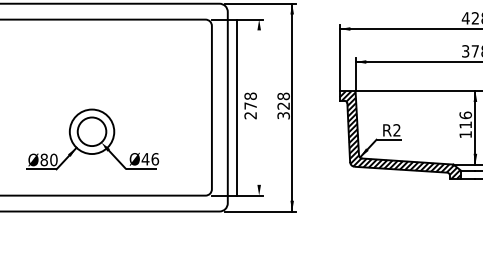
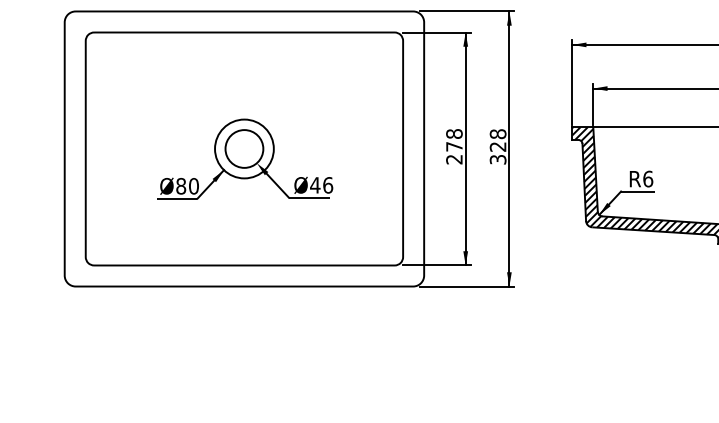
line: (237, 107) -> (465, 148), moved
text: (397, 129) -> (648, 178), R2 -> R6
part: (92, 138) -> (245, 158), moved

